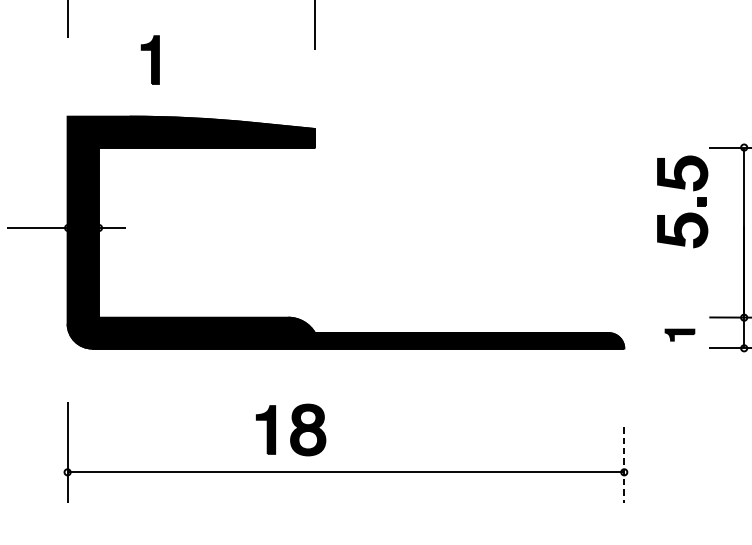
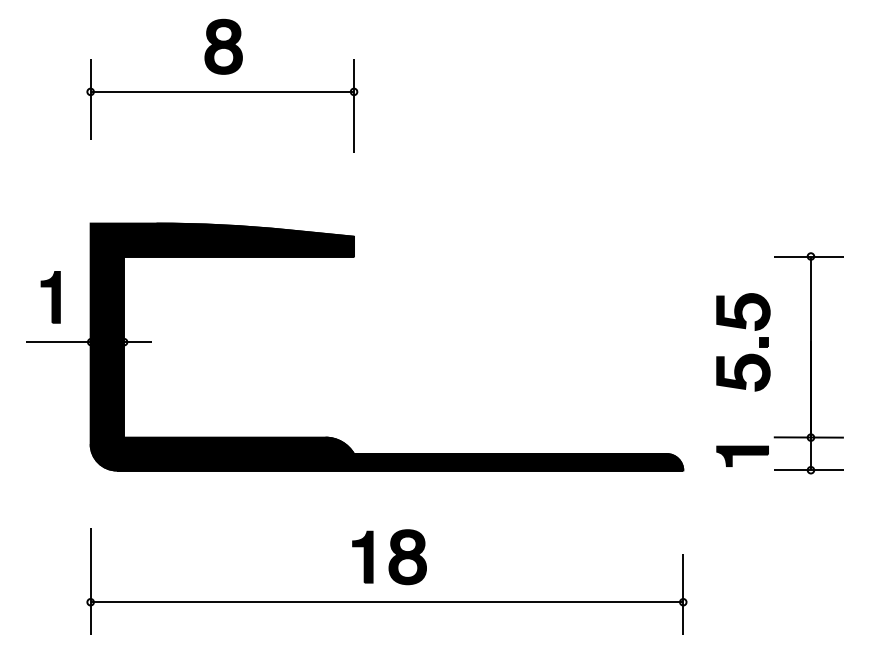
part: (150, 60) -> (50, 297), moved
part: (684, 213) -> (745, 354), moved
part: (679, 334) -> (742, 455), size x1.67
part: (291, 430) -> (389, 557), moved
line: (624, 465) -> (683, 595), dashed -> solid

